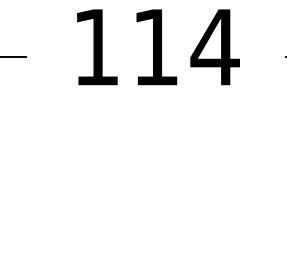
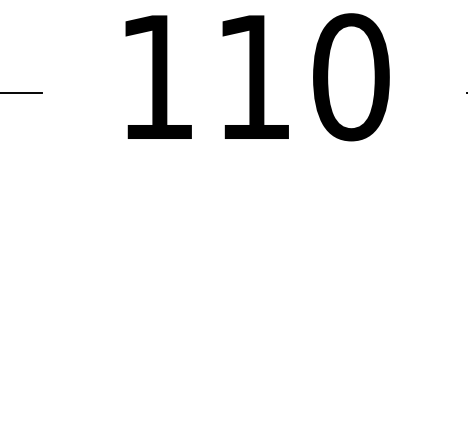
text: (214, 47) -> (349, 77), 114 -> 110

